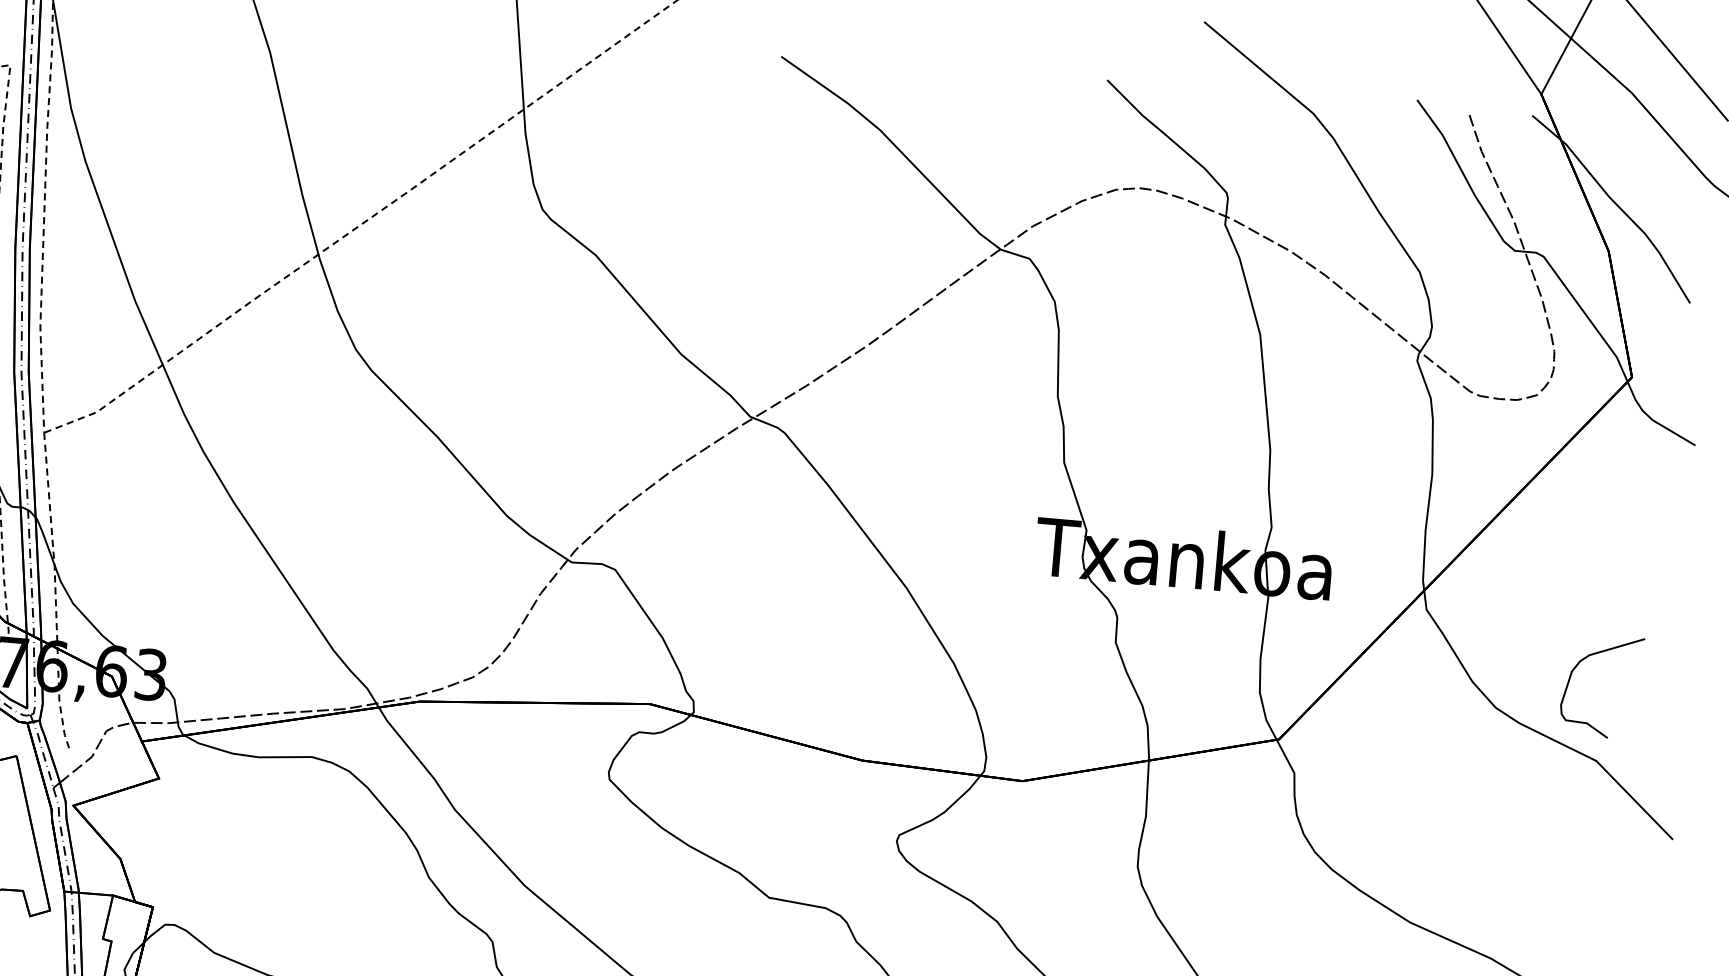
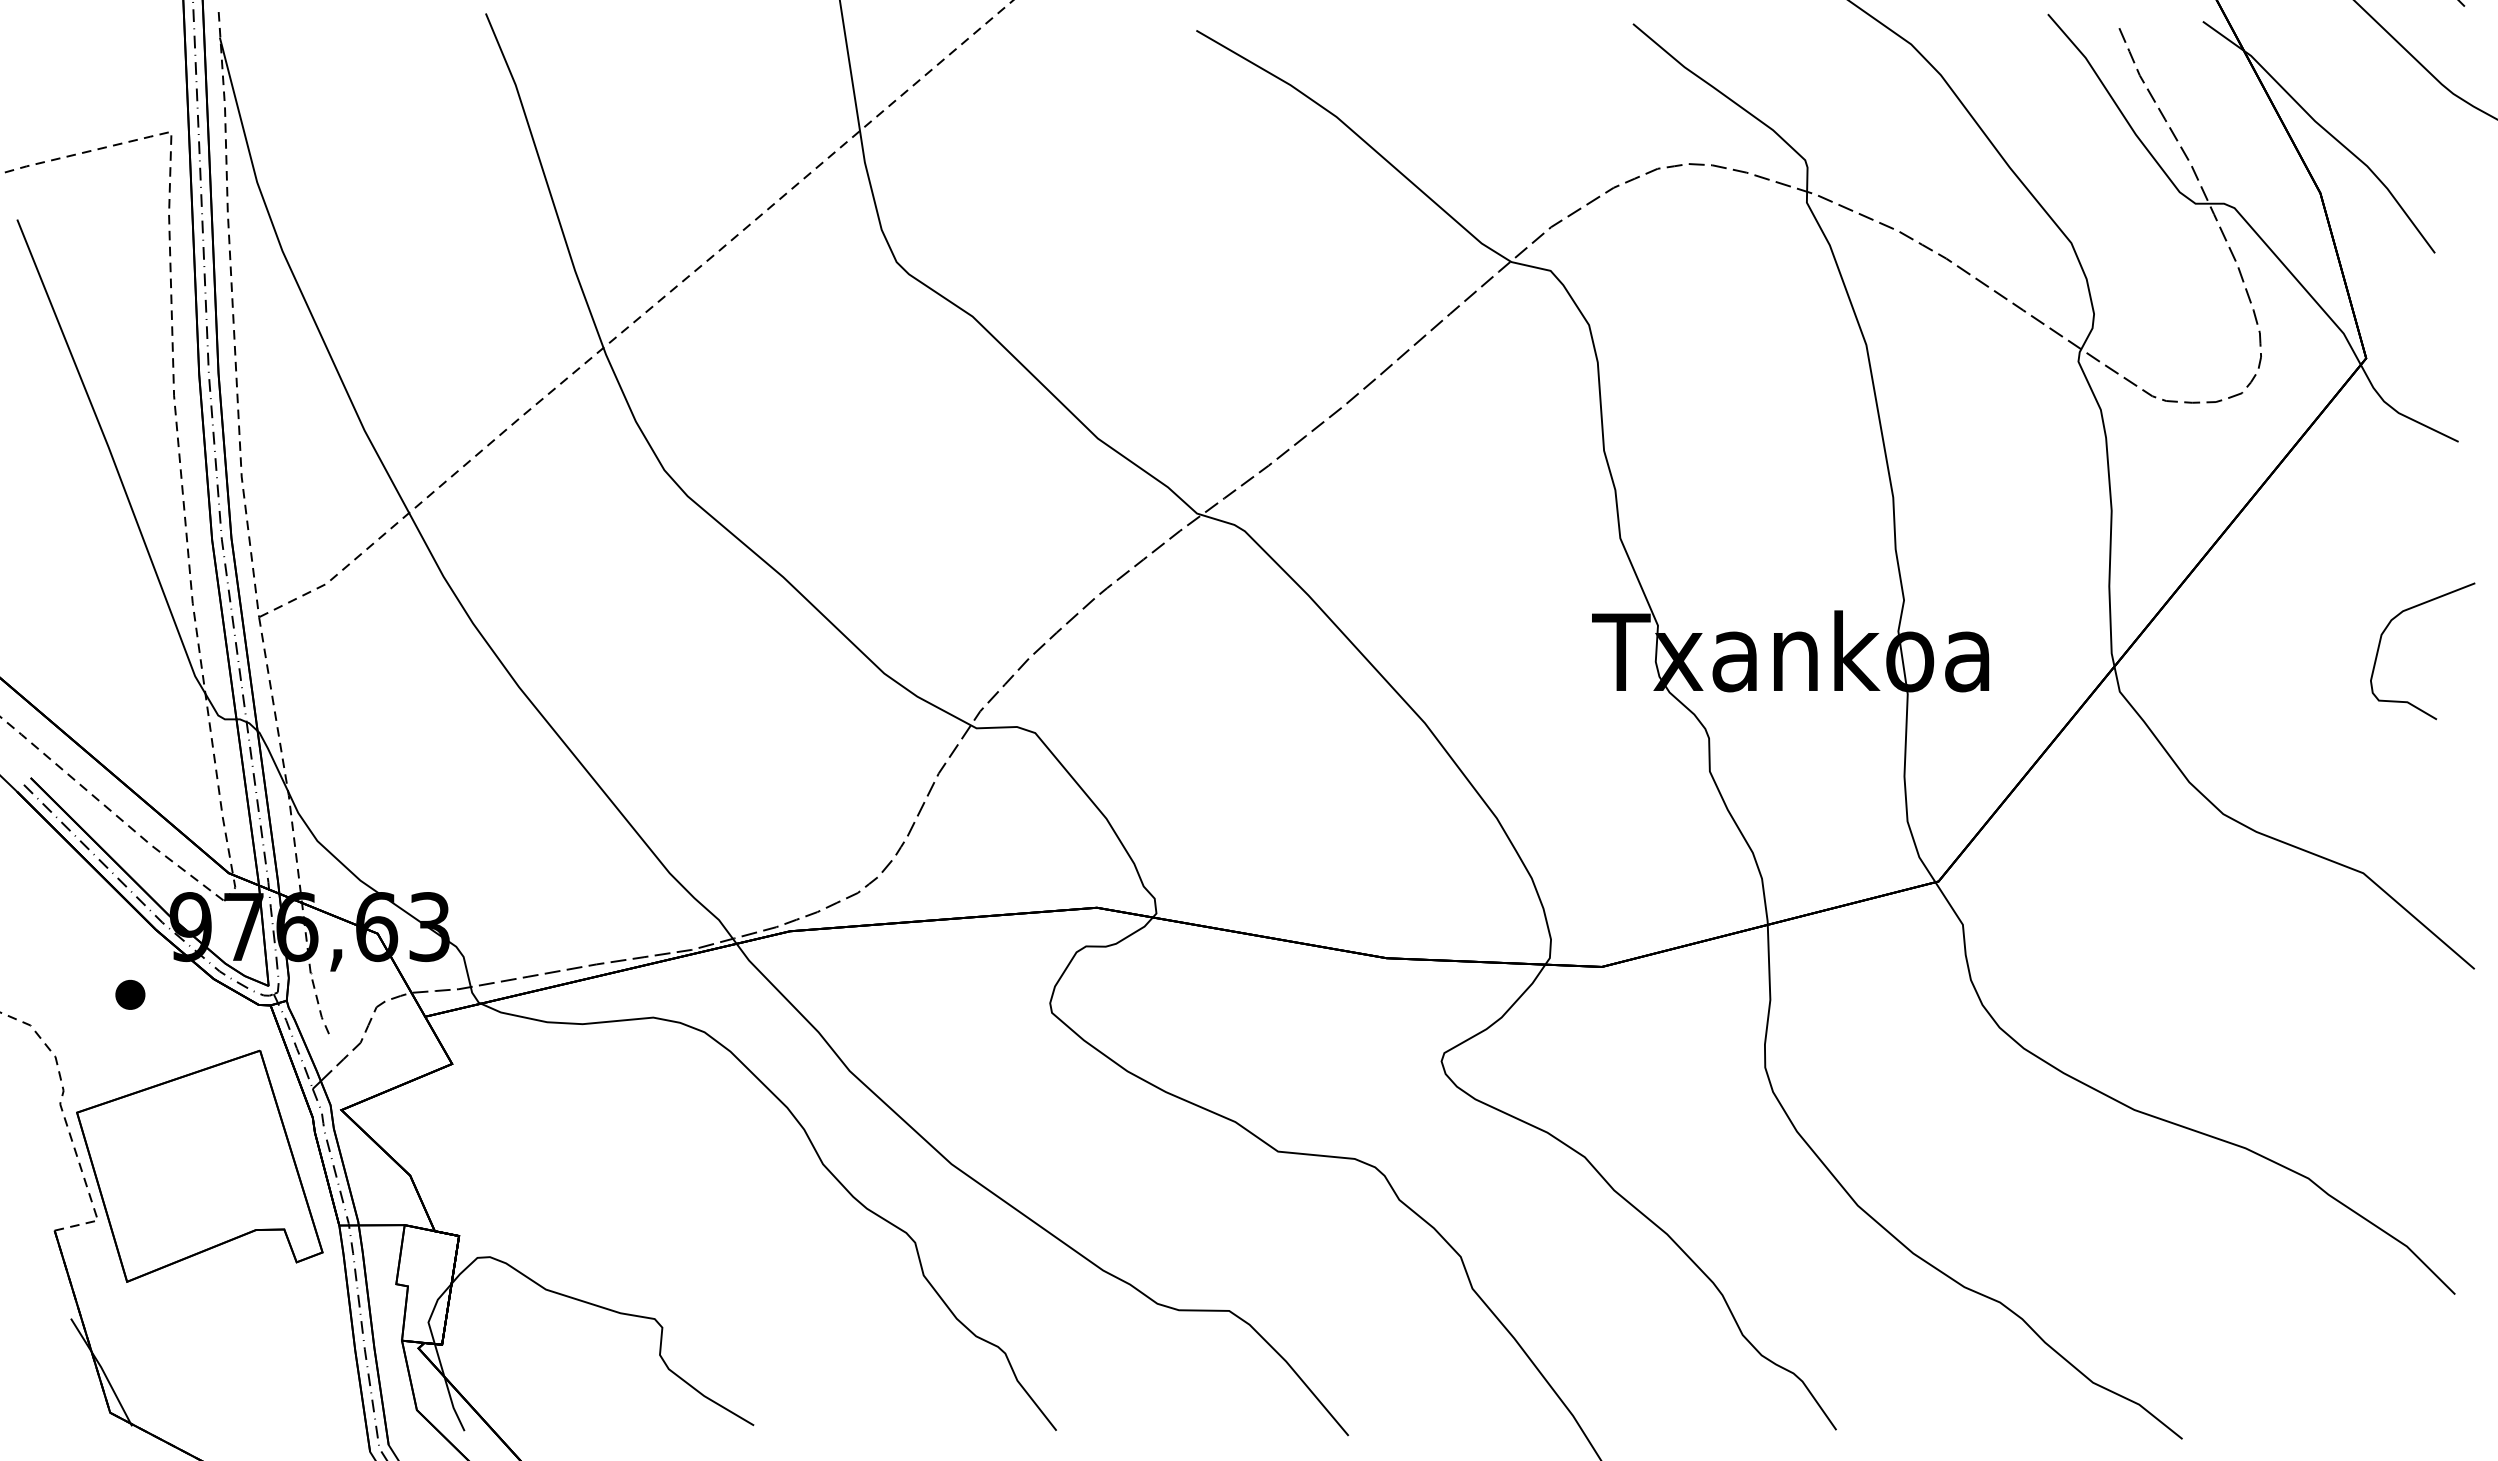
curve: (1576, 667) -> (2386, 629), moved

